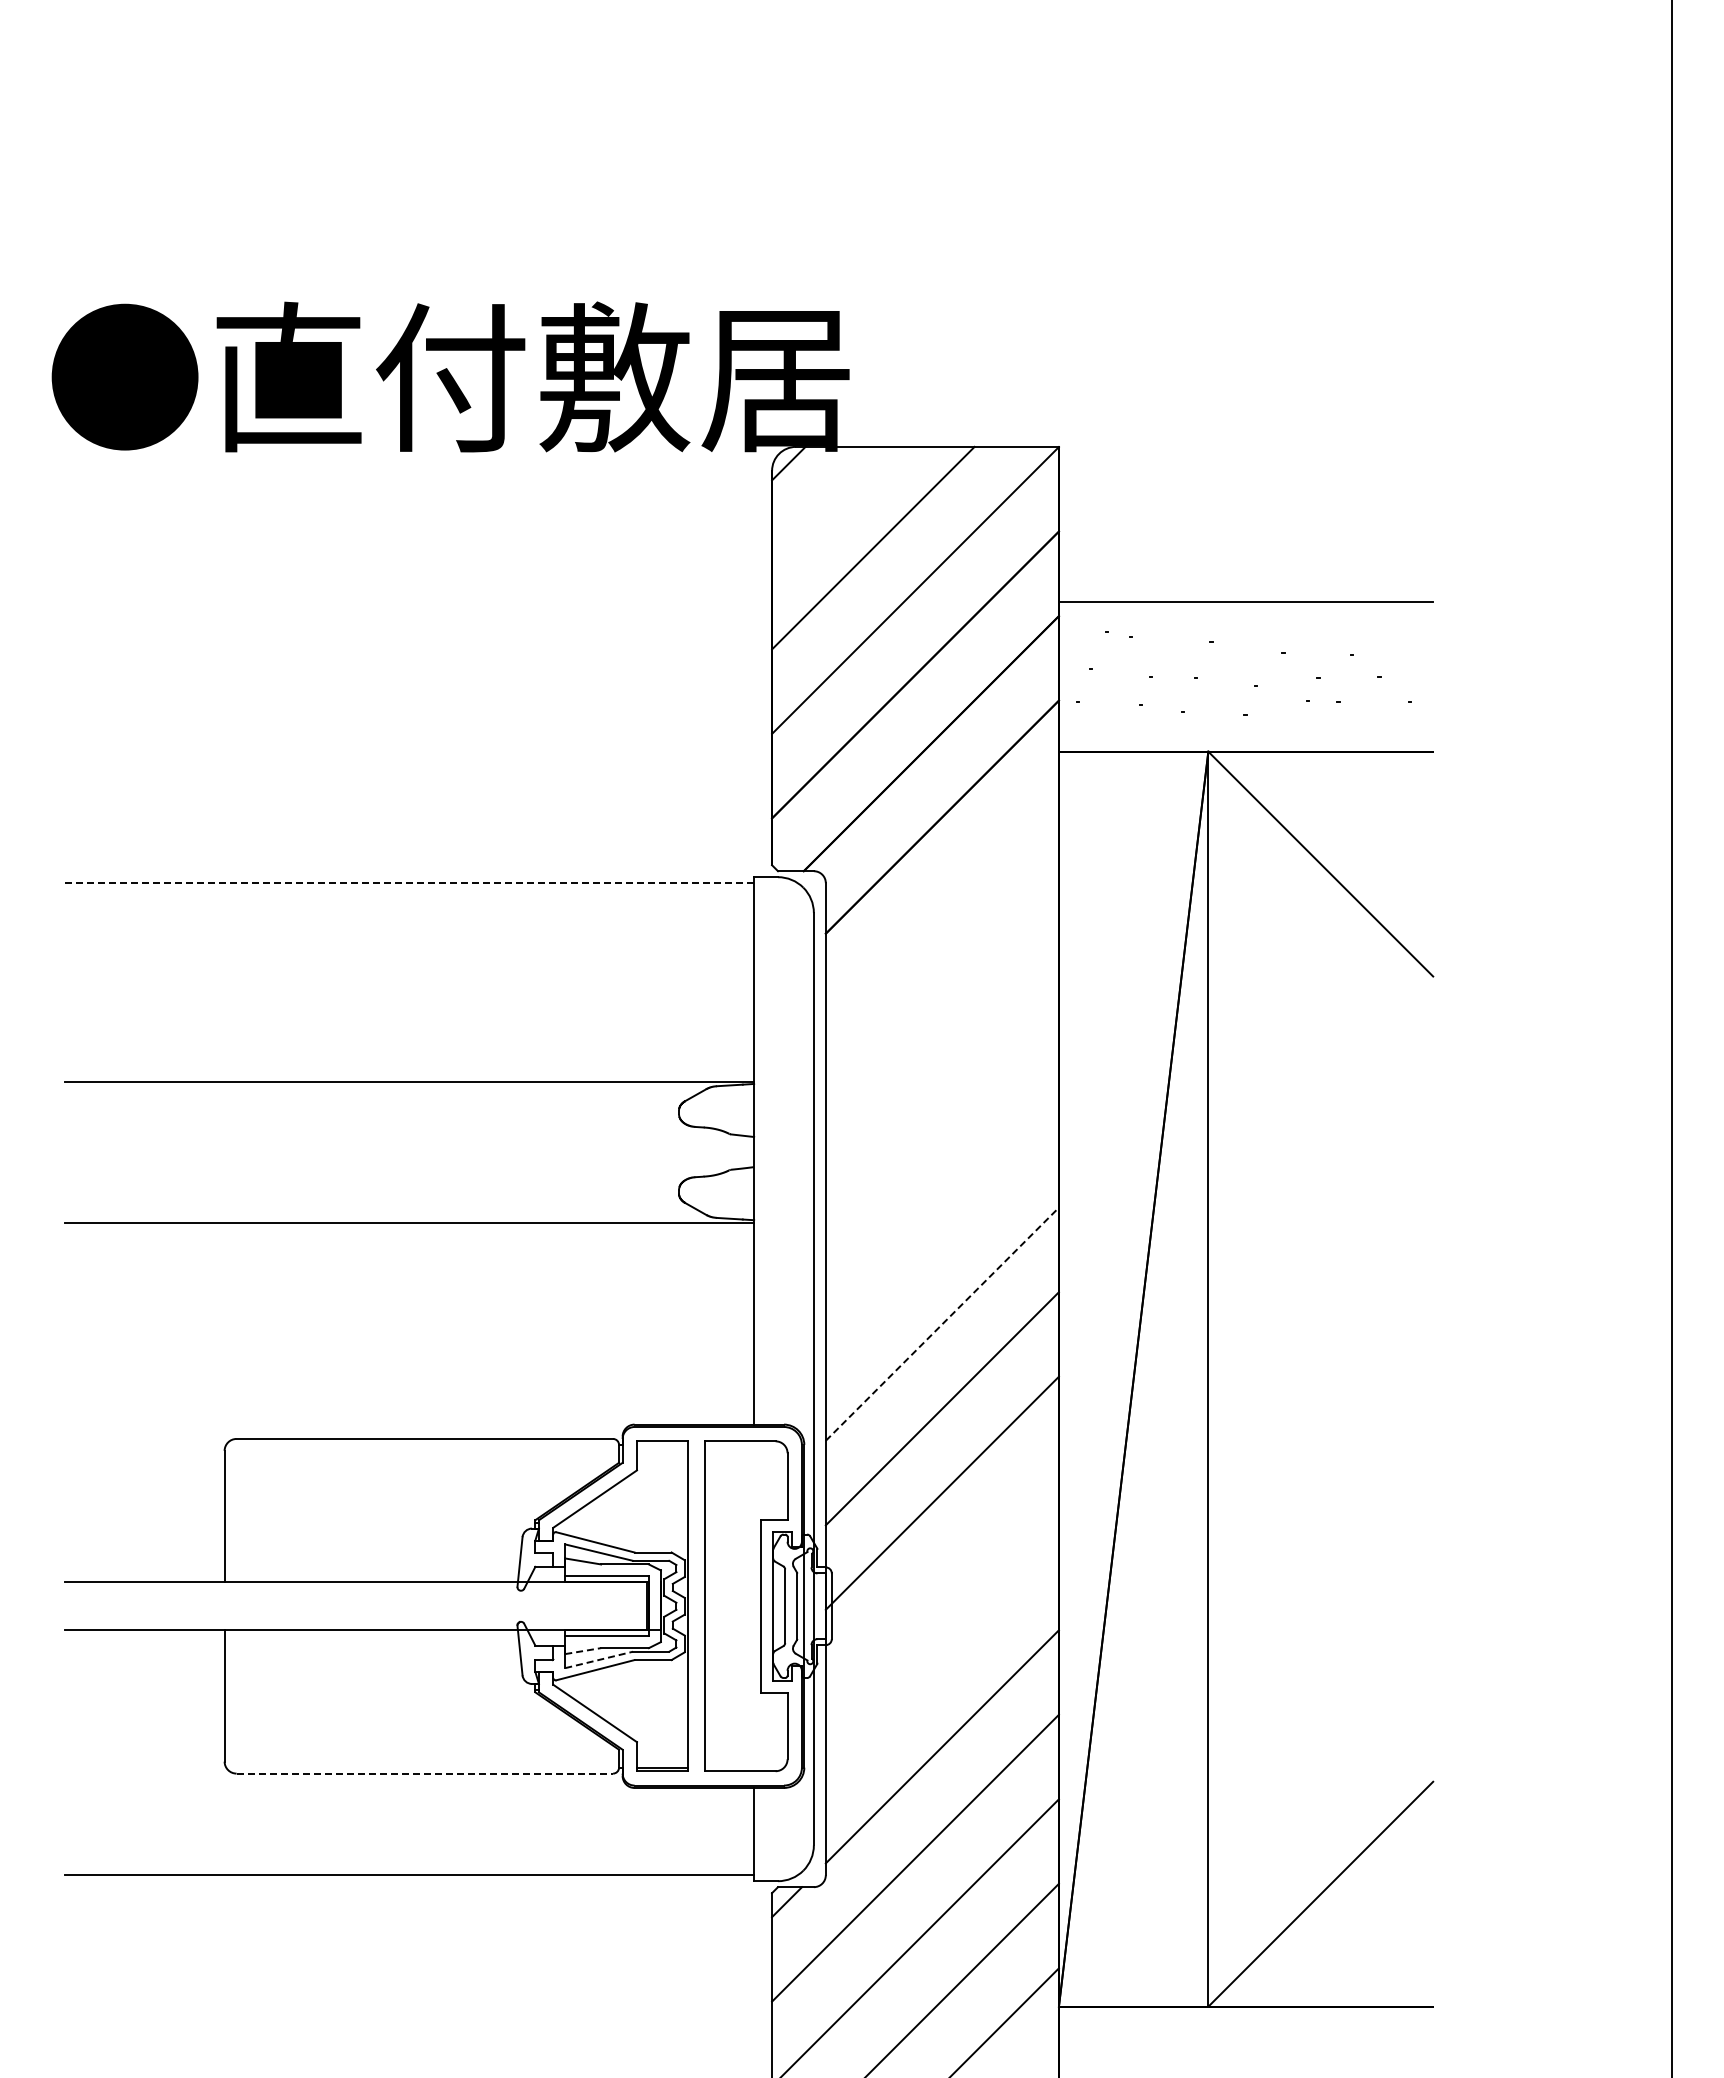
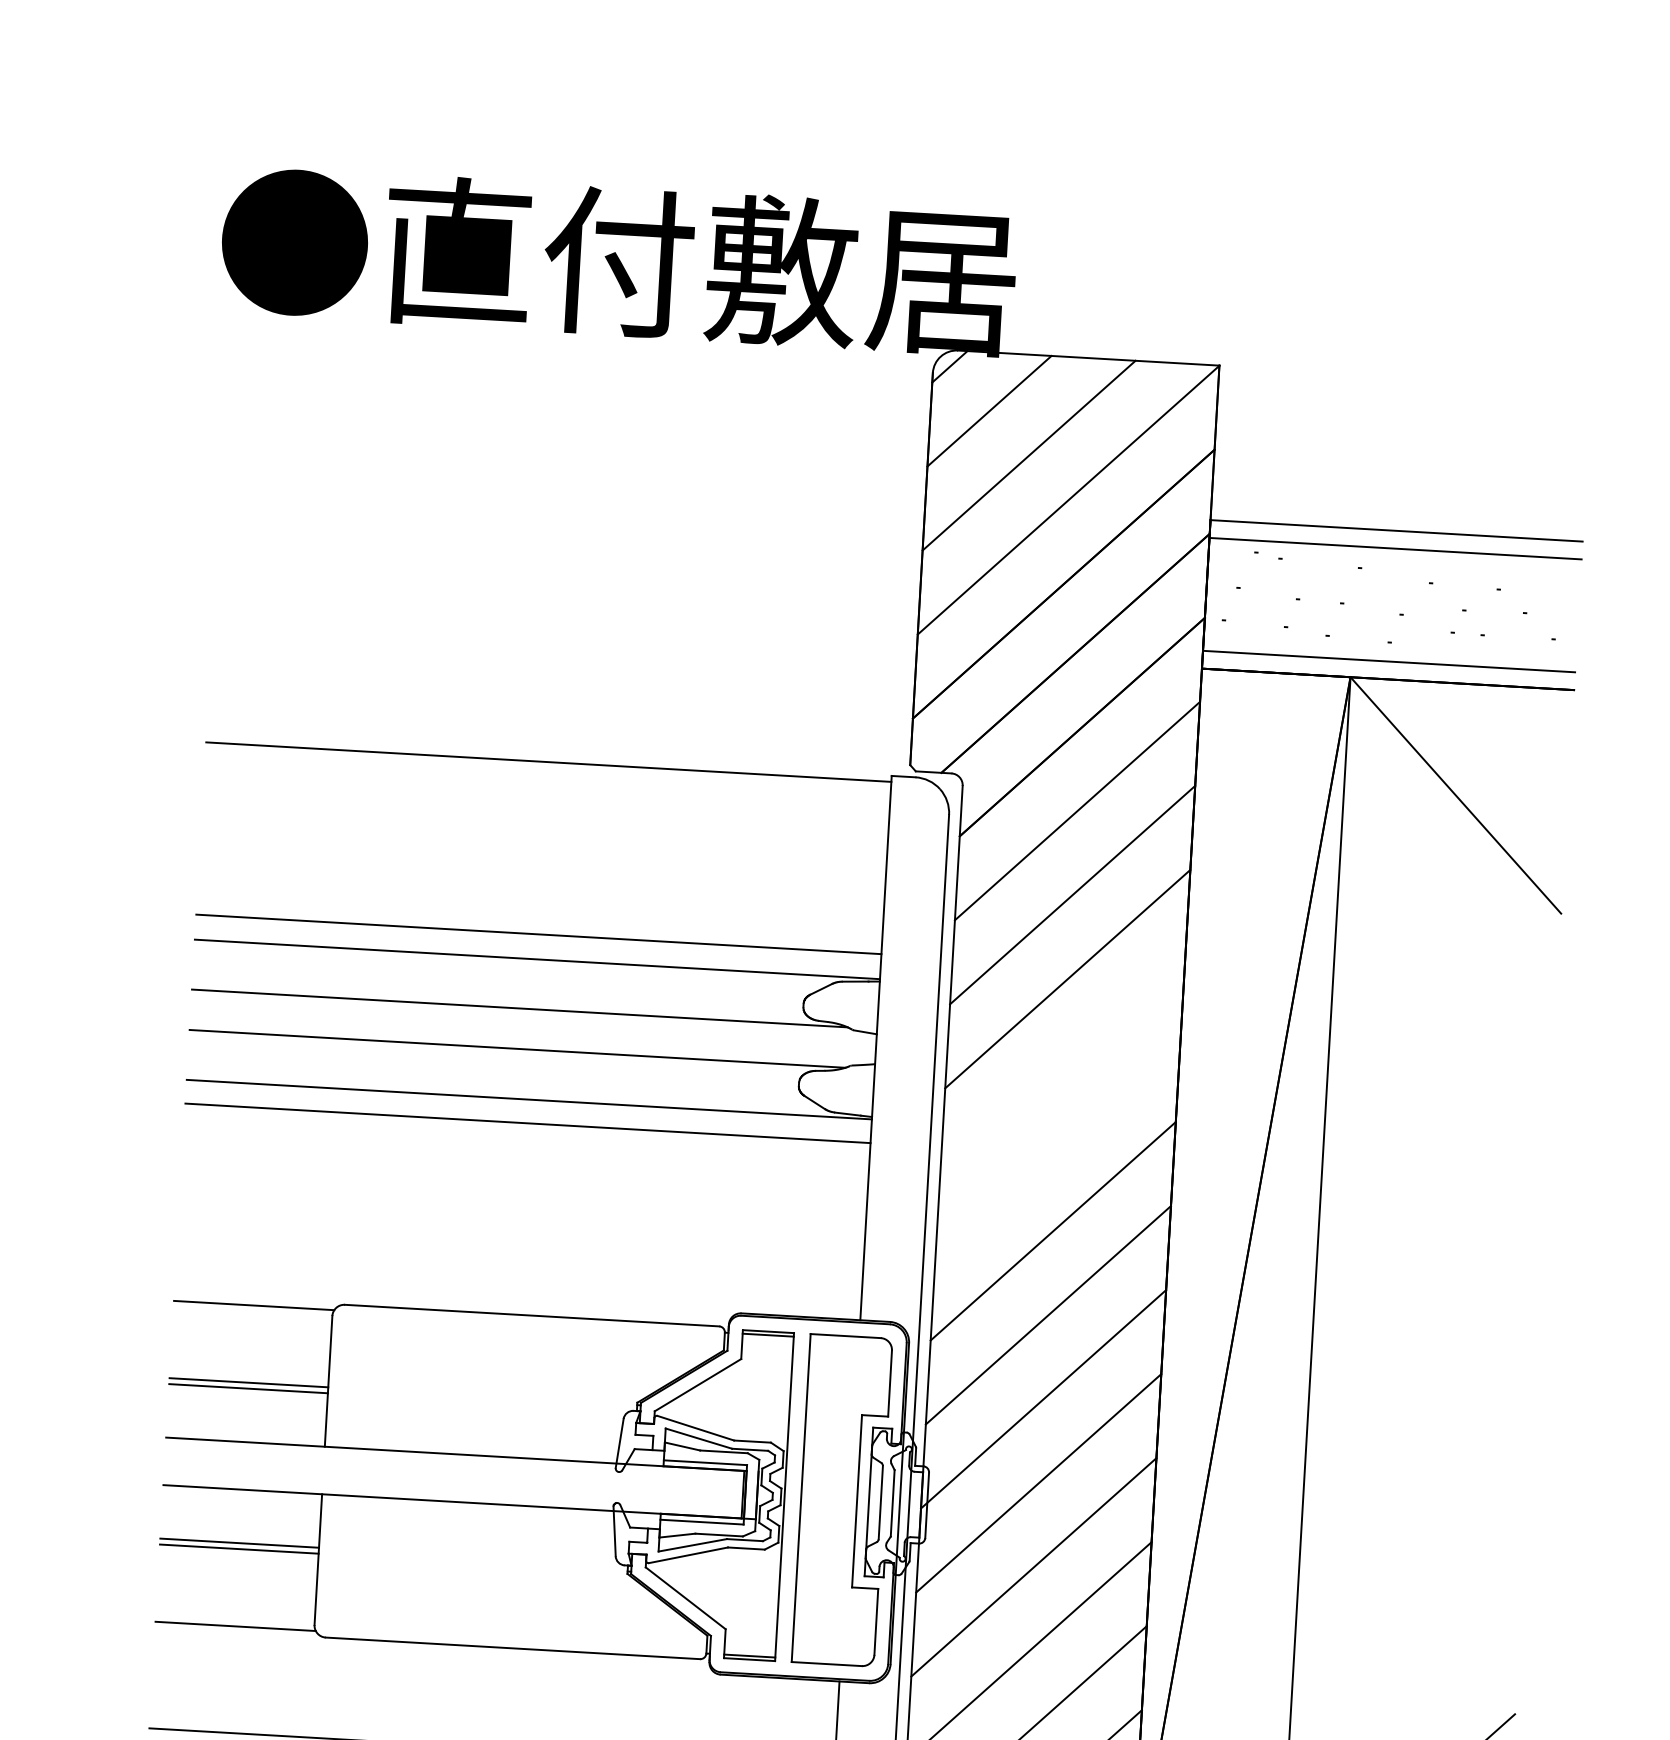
line: (831, 505) -> (989, 410), added
line: (1245, 620) -> (1394, 548), added
line: (1245, 733) -> (1388, 661), added
line: (409, 883) -> (548, 762), dashed -> solid
line: (941, 901) -> (1076, 810), added
line: (941, 985) -> (1071, 894), added
line: (409, 1056) -> (538, 934), added
line: (941, 1070) -> (1066, 978), added
line: (394, 1131) -> (519, 1008), added
line: (394, 1172) -> (517, 1048), added
line: (409, 1246) -> (527, 1123), added
line: (942, 1324) -> (1053, 1231), dashed -> solid
line: (145, 1444) -> (254, 1305), added
line: (662, 1444) -> (768, 1334), added
line: (144, 1522) -> (248, 1382), added
line: (144, 1528) -> (248, 1388), added
line: (941, 1577) -> (1037, 1482), added
line: (583, 1651) -> (677, 1536), dashed -> solid
line: (599, 1659) -> (693, 1544), dashed -> solid
line: (941, 1661) -> (1033, 1566), added
line: (144, 1683) -> (239, 1542), added
line: (144, 1689) -> (239, 1548), added
line: (145, 1767) -> (235, 1626), added
line: (425, 1773) -> (513, 1648), dashed -> solid

